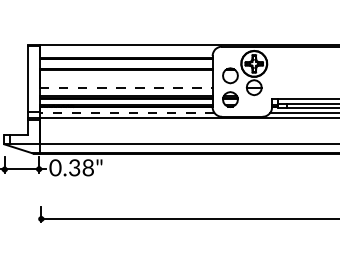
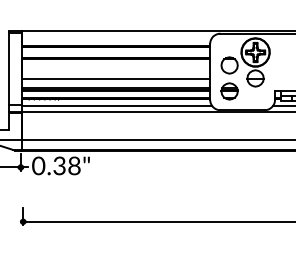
line: (126, 87) -> (116, 78), dashed -> solid
line: (126, 113) -> (116, 106), dashed -> solid

